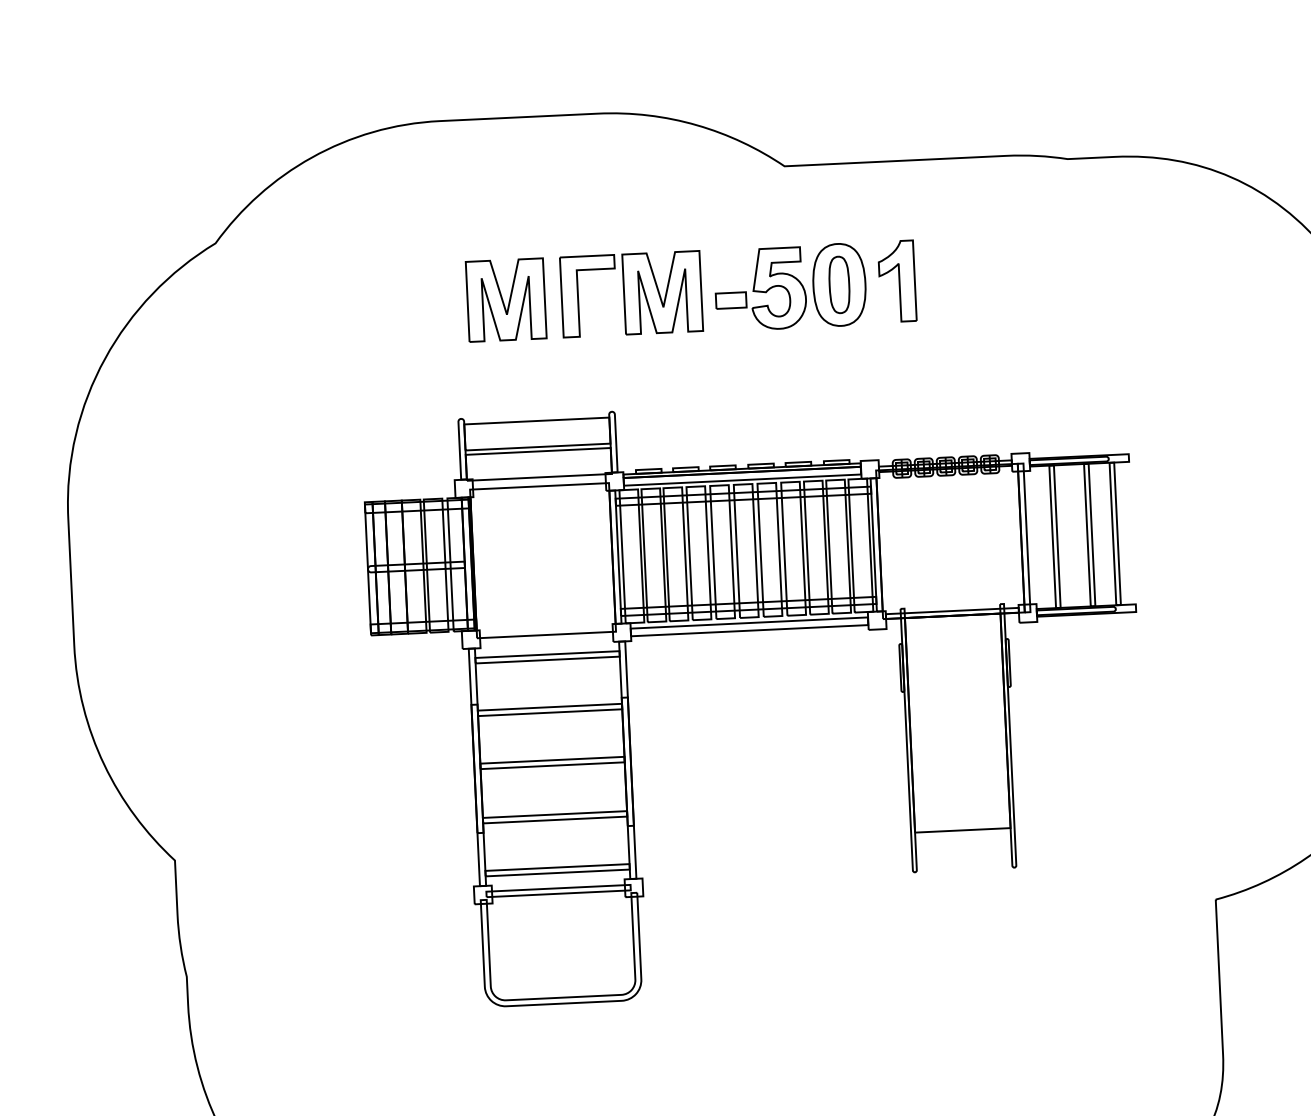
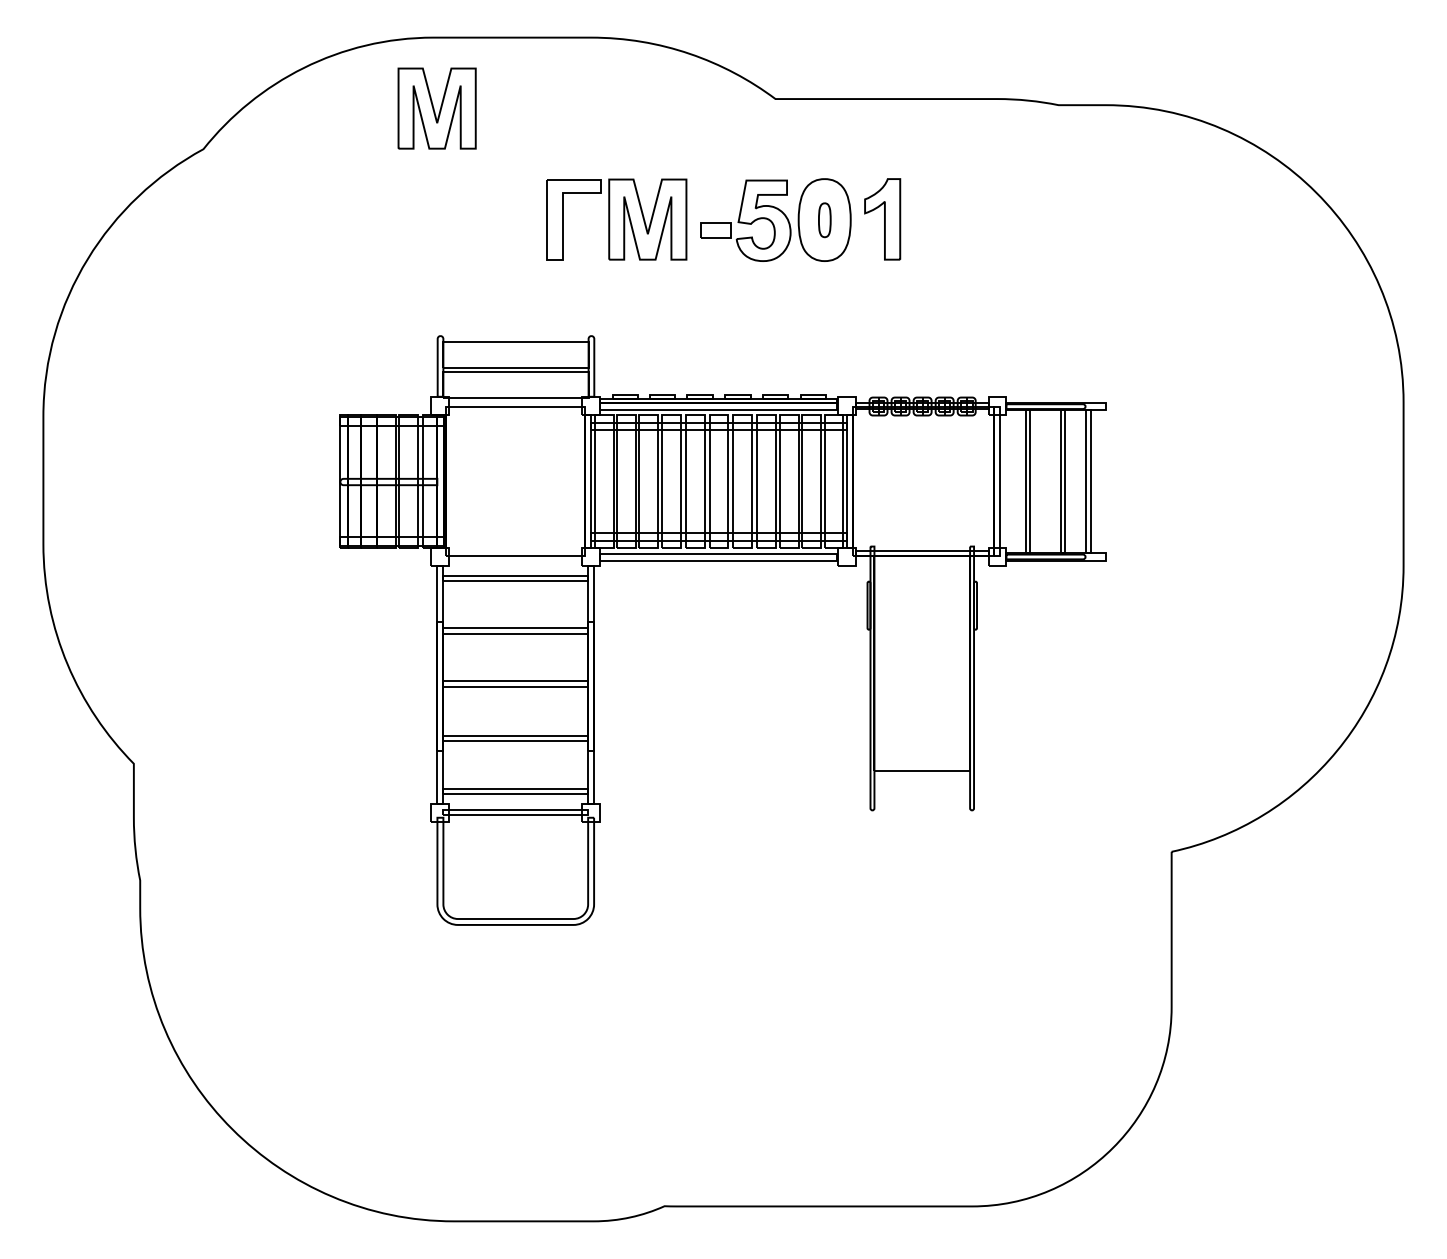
part: (839, 285) -> (824, 220), size x0.6
part: (505, 300) -> (436, 108), moved

